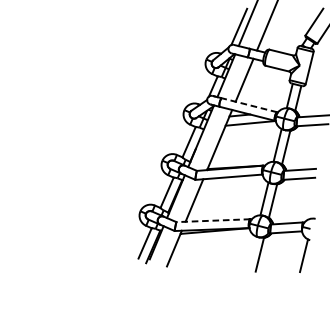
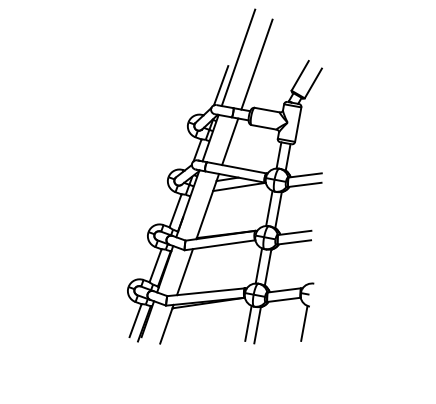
line: (249, 104) -> (236, 167), dashed -> solid
line: (212, 220) -> (205, 292), dashed -> solid
line: (251, 251) -> (248, 322), added

